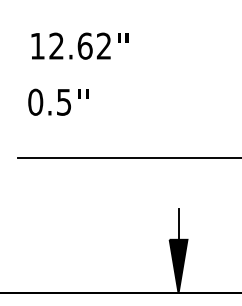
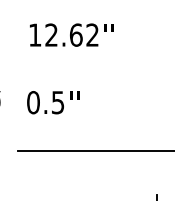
text: (79, 45) -> (71, 34), moved

